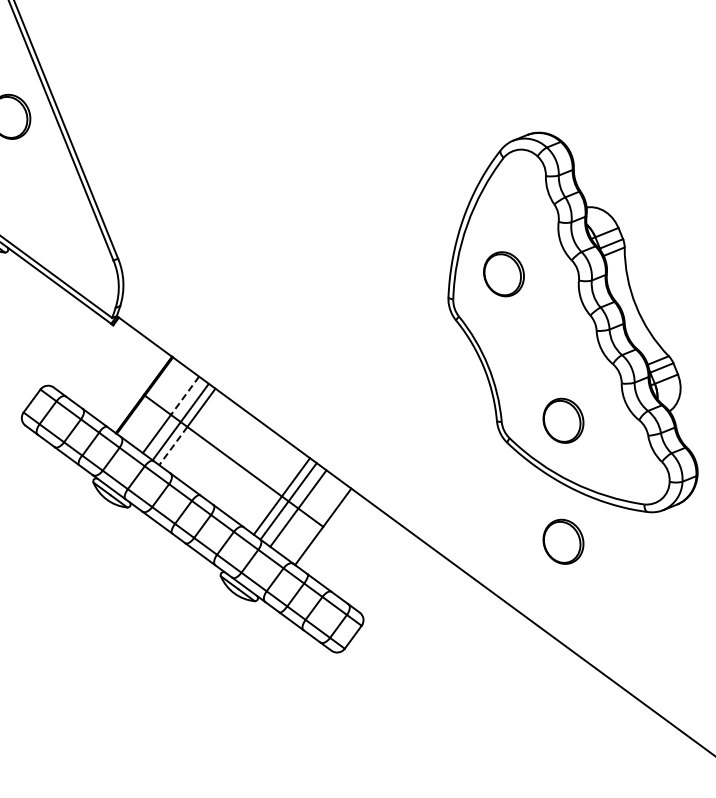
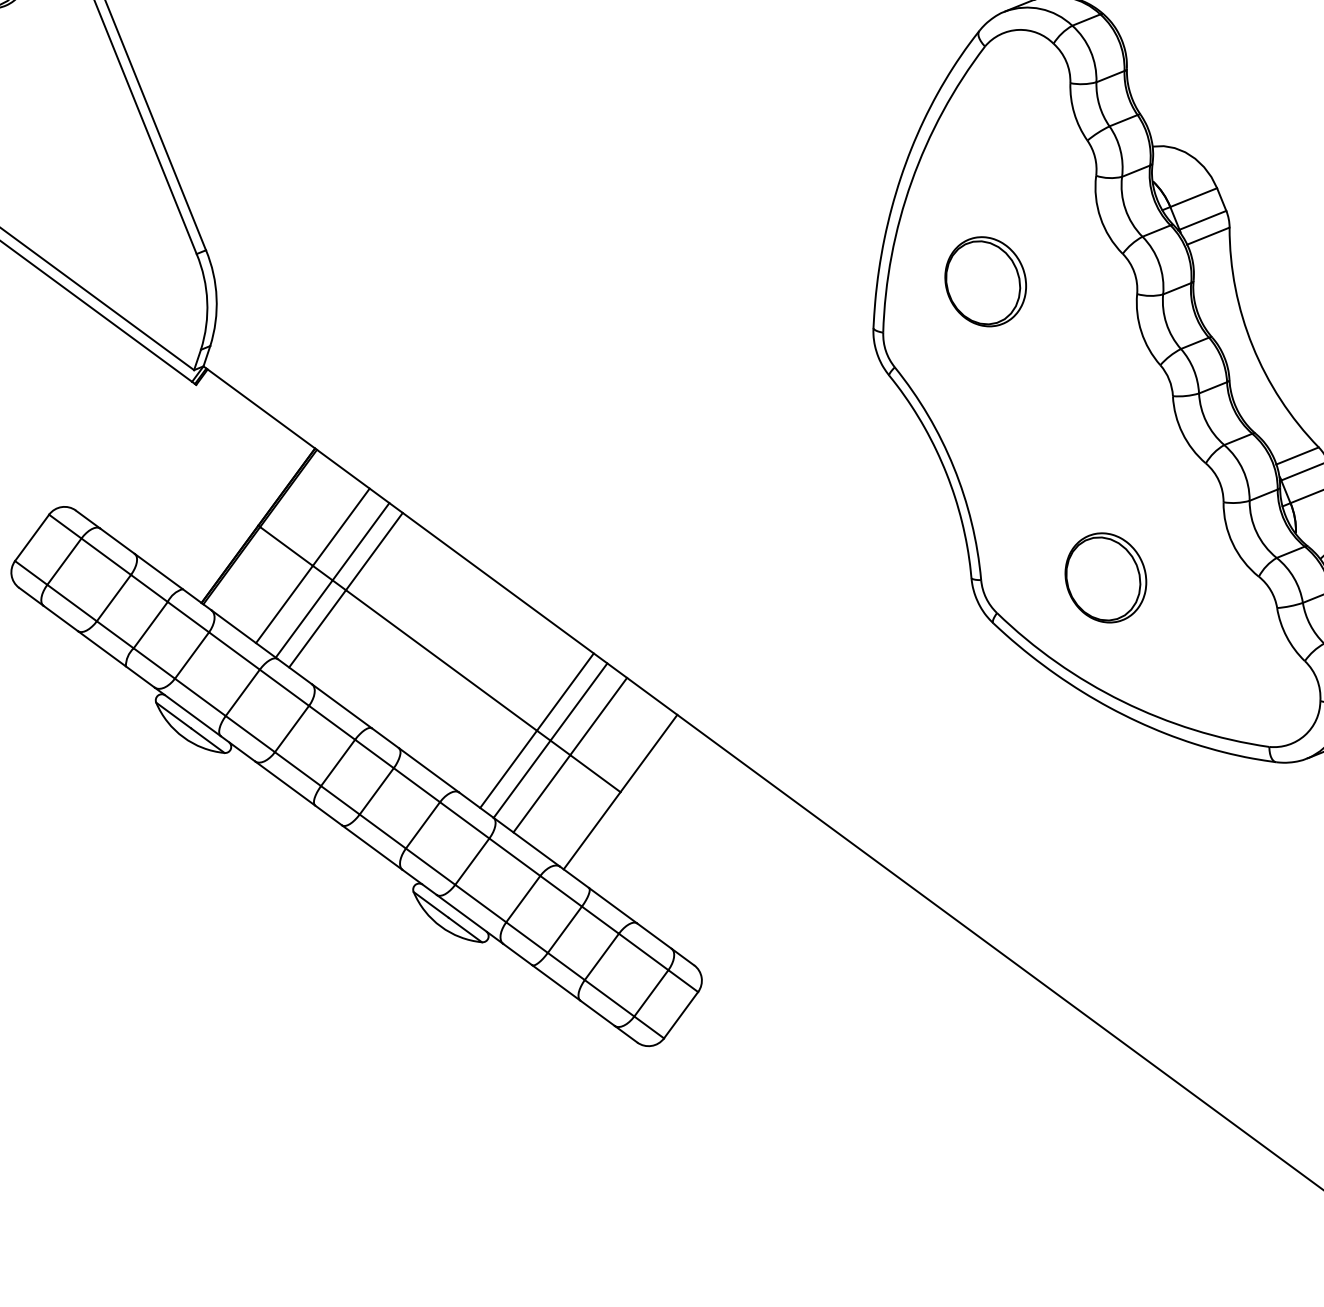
line: (185, 395) -> (342, 526), dashed -> solid
line: (173, 446) -> (317, 629), dashed -> solid
part: (563, 541) -> (1105, 821), removed

